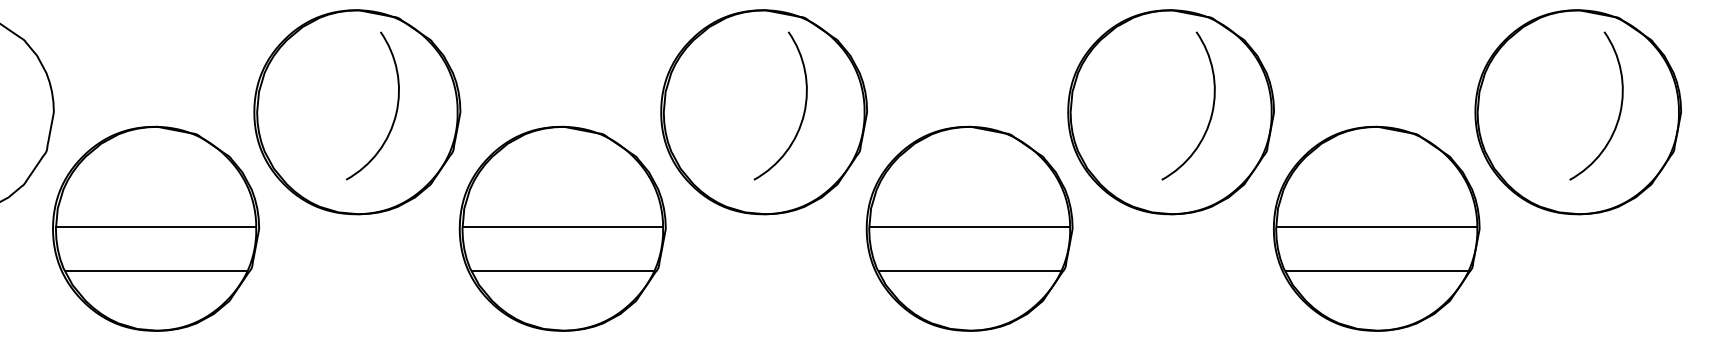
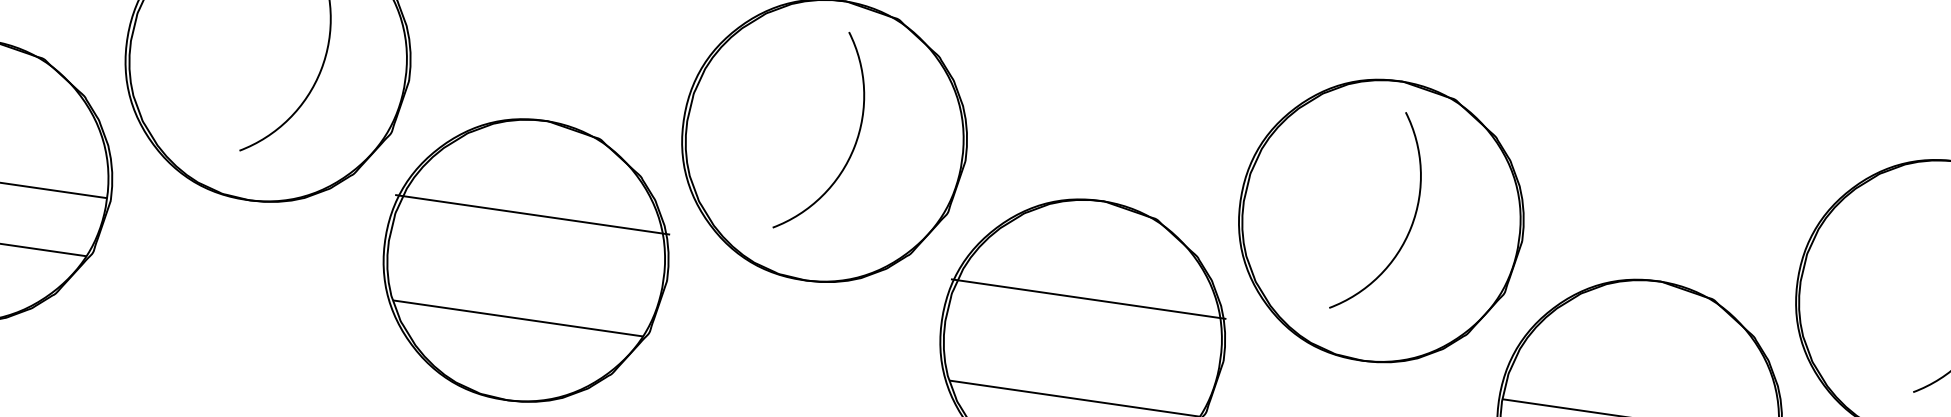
arc: (803, 111) -> (853, 143), moved
arc: (1211, 111) -> (1410, 224), moved
line: (562, 227) -> (532, 214), moved
line: (969, 227) -> (1088, 299), moved

